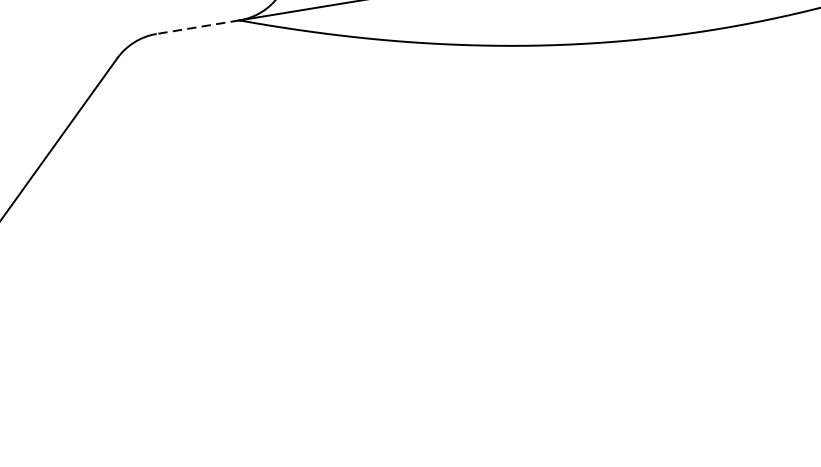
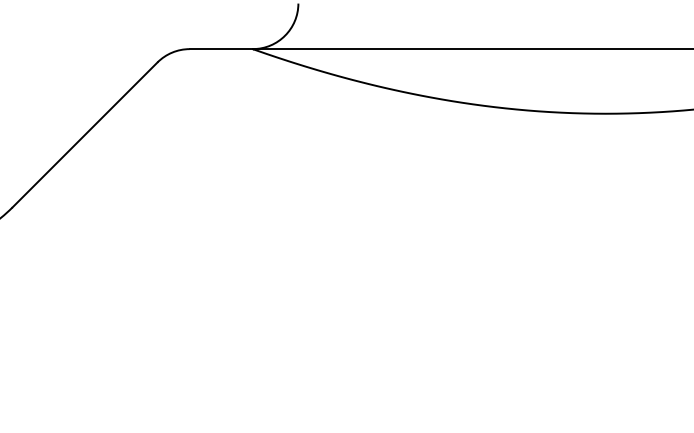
line: (198, 27) -> (221, 49), dashed -> solid

